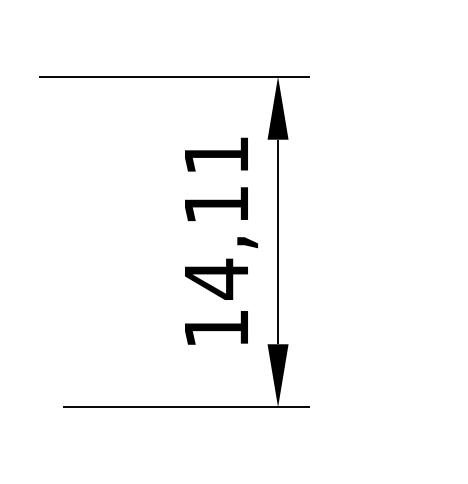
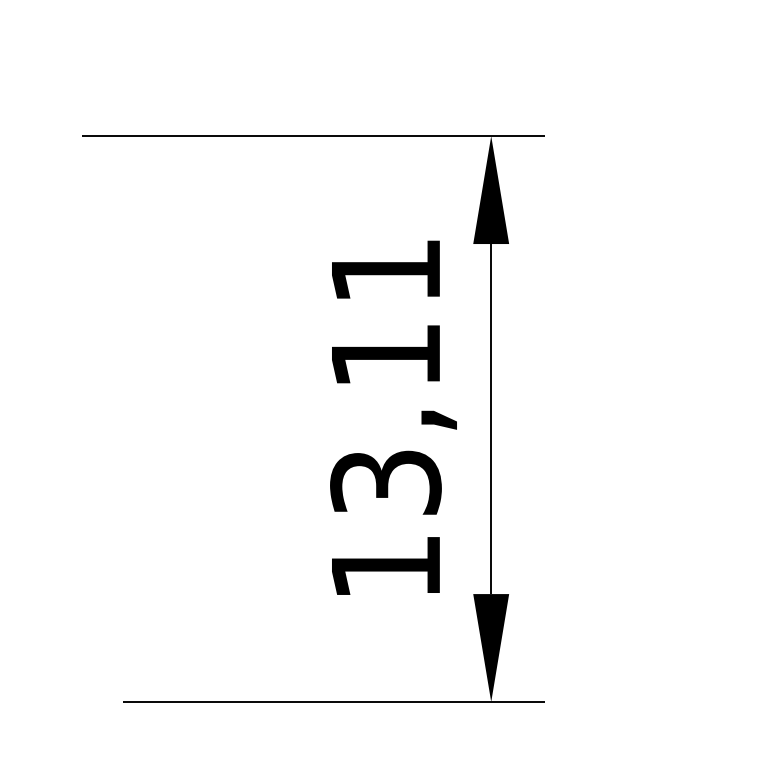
text: (216, 278) -> (385, 481), 14,11 -> 13,11

